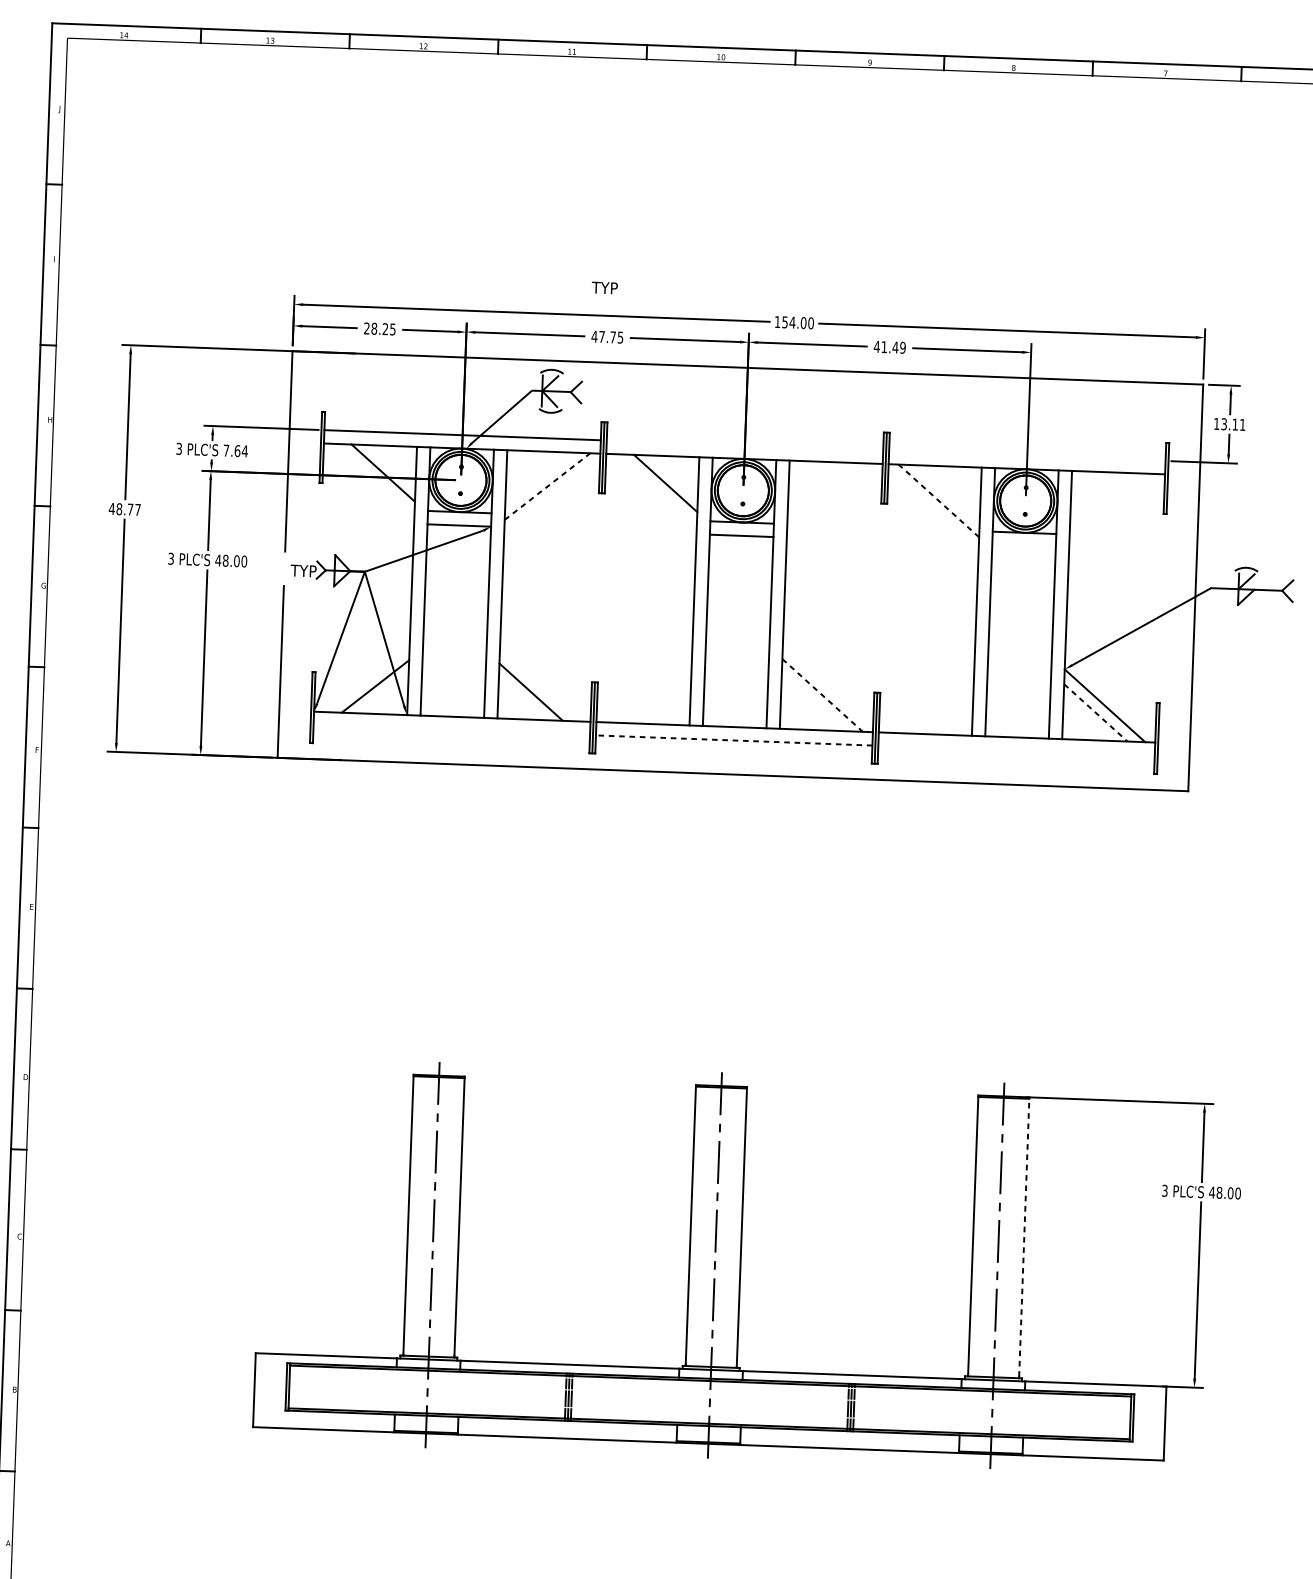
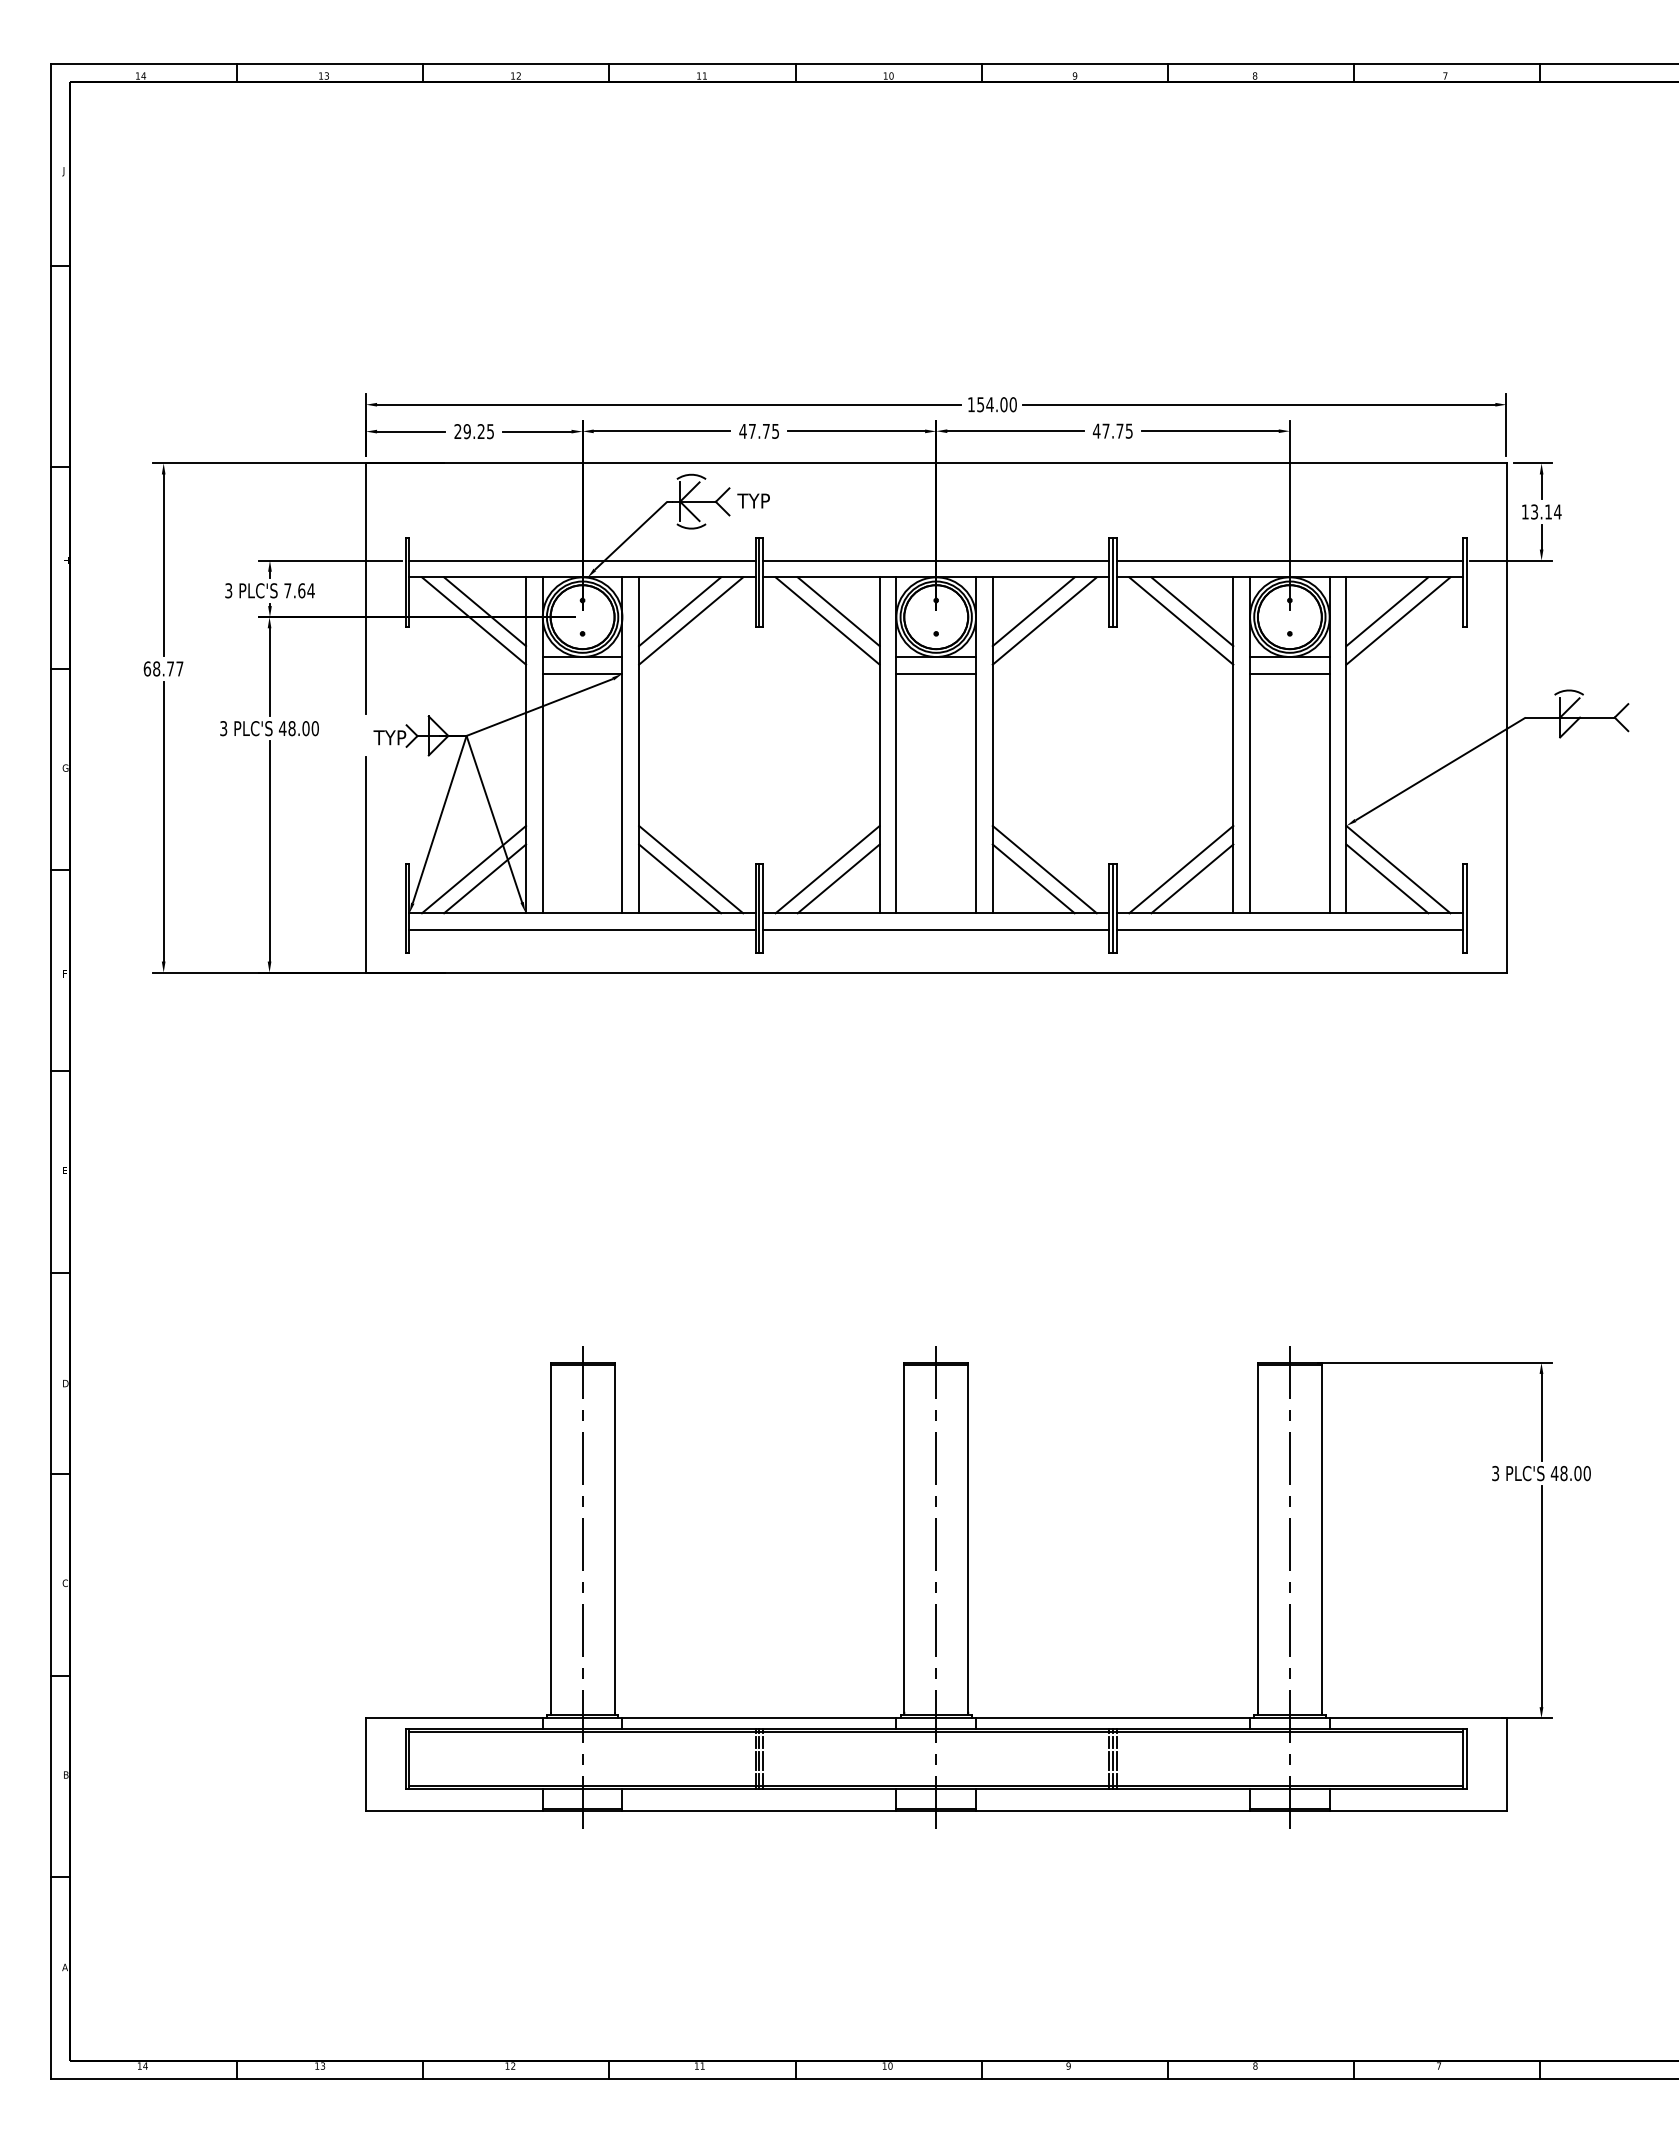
text: (604, 287) -> (753, 500), moved
text: (373, 328) -> (466, 431), 28.25 -> 29.25
text: (893, 346) -> (1117, 430), 41.49 -> 47.75
text: (1242, 424) -> (1557, 511), 13.11 -> 13.14
line: (745, 445) -> (936, 560), added
line: (1027, 455) -> (1289, 560), added
line: (539, 478) -> (680, 611), added
line: (374, 479) -> (474, 620), added
line: (547, 486) -> (691, 621), dashed -> solid
line: (821, 489) -> (1033, 611), added
line: (656, 490) -> (827, 620), added
line: (948, 493) -> (1192, 611), added
line: (829, 496) -> (1044, 620), added
line: (1103, 499) -> (1387, 611), added
line: (939, 501) -> (1181, 621), dashed -> solid
line: (1112, 506) -> (1398, 620), added
text: (112, 508) -> (147, 668), 48.77 -> 68.77
line: (1023, 546) -> (1289, 673), added
line: (367, 678) -> (474, 869), added
line: (540, 685) -> (691, 869), added
line: (649, 689) -> (827, 869), added
line: (822, 695) -> (1044, 869), dashed -> solid
line: (657, 696) -> (838, 878), added
line: (931, 699) -> (1181, 869), added
line: (813, 702) -> (1033, 878), added
line: (940, 706) -> (1192, 878), added
line: (1095, 713) -> (1387, 879), dashed -> solid
line: (451, 730) -> (582, 930), added
line: (733, 740) -> (935, 930), dashed -> solid
line: (1016, 751) -> (1289, 930), added
line: (1024, 1236) -> (1321, 1537), dashed -> solid

